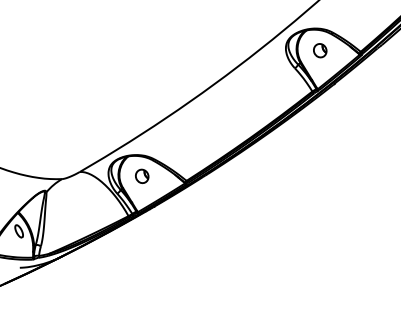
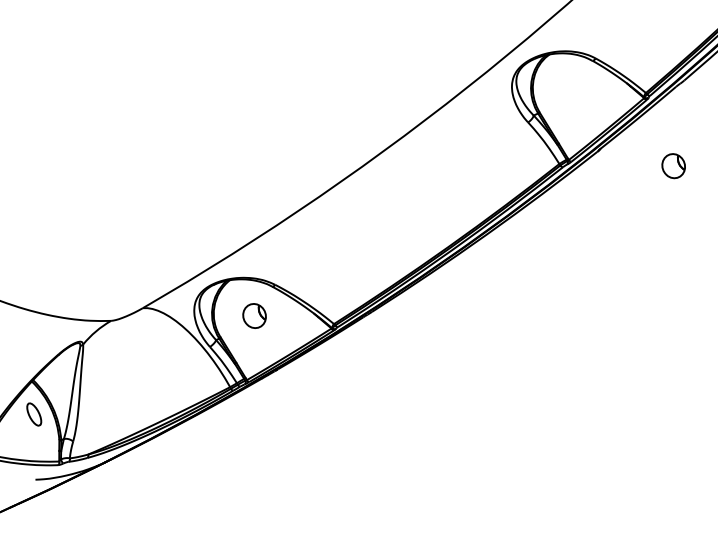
part: (320, 50) -> (674, 165), moved

